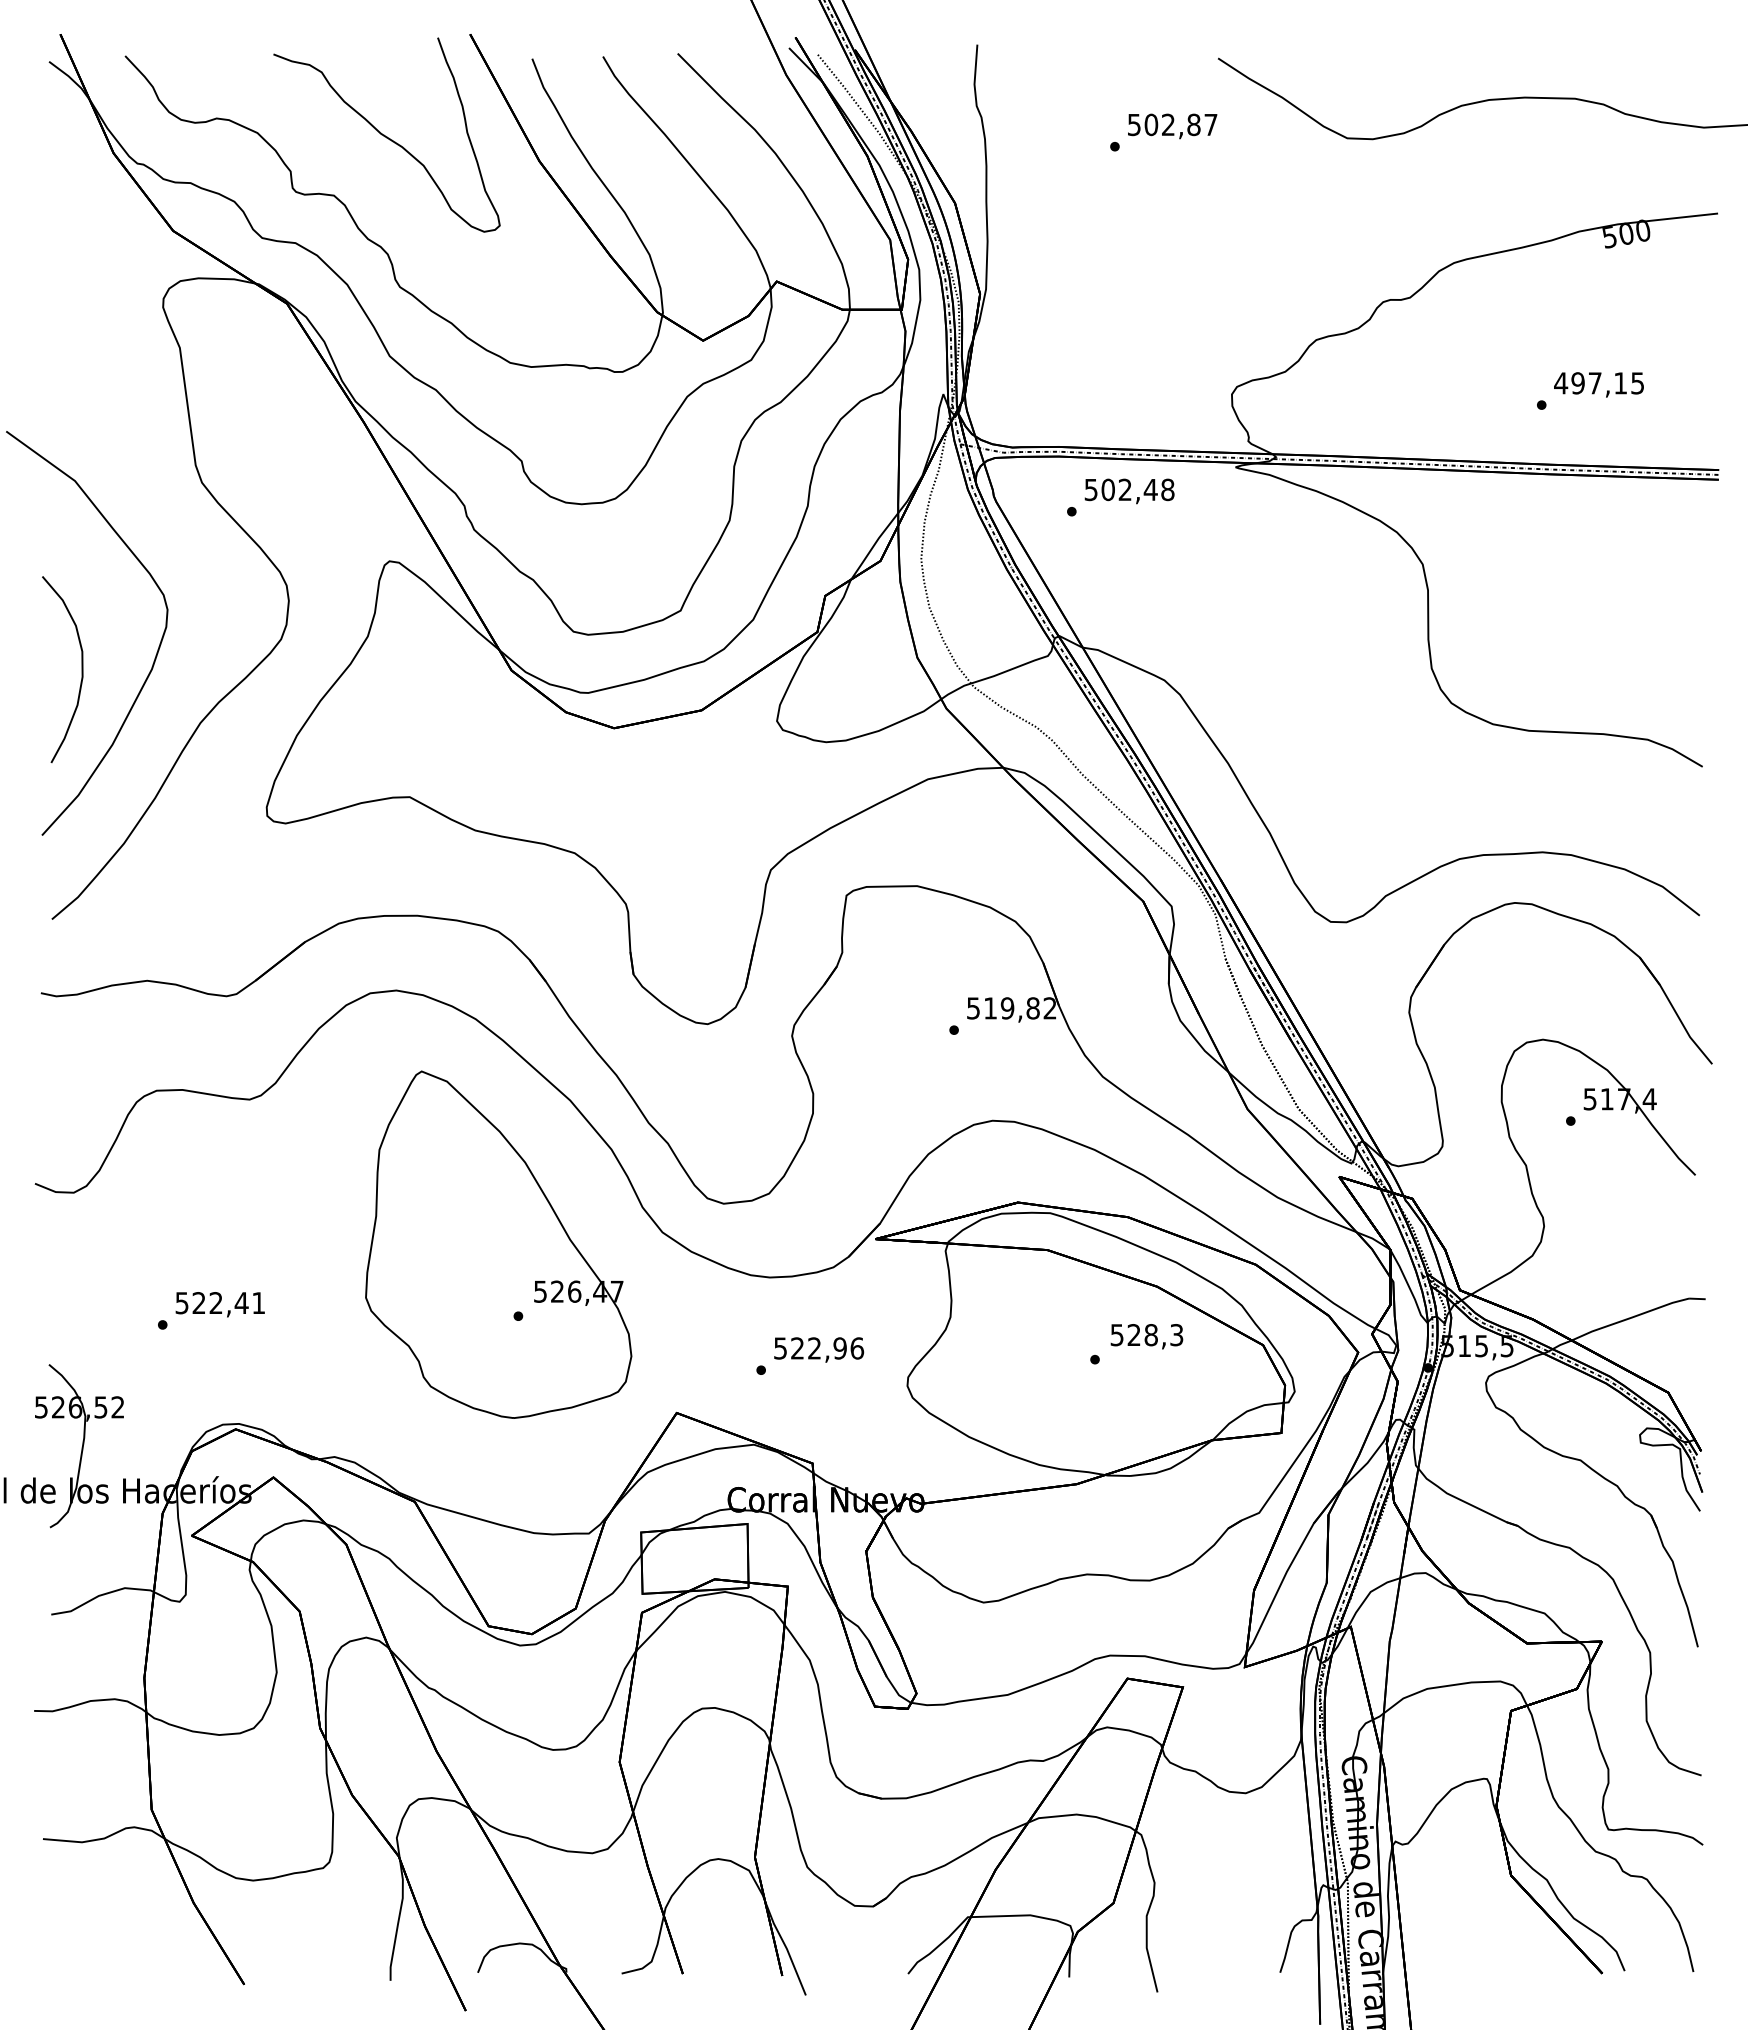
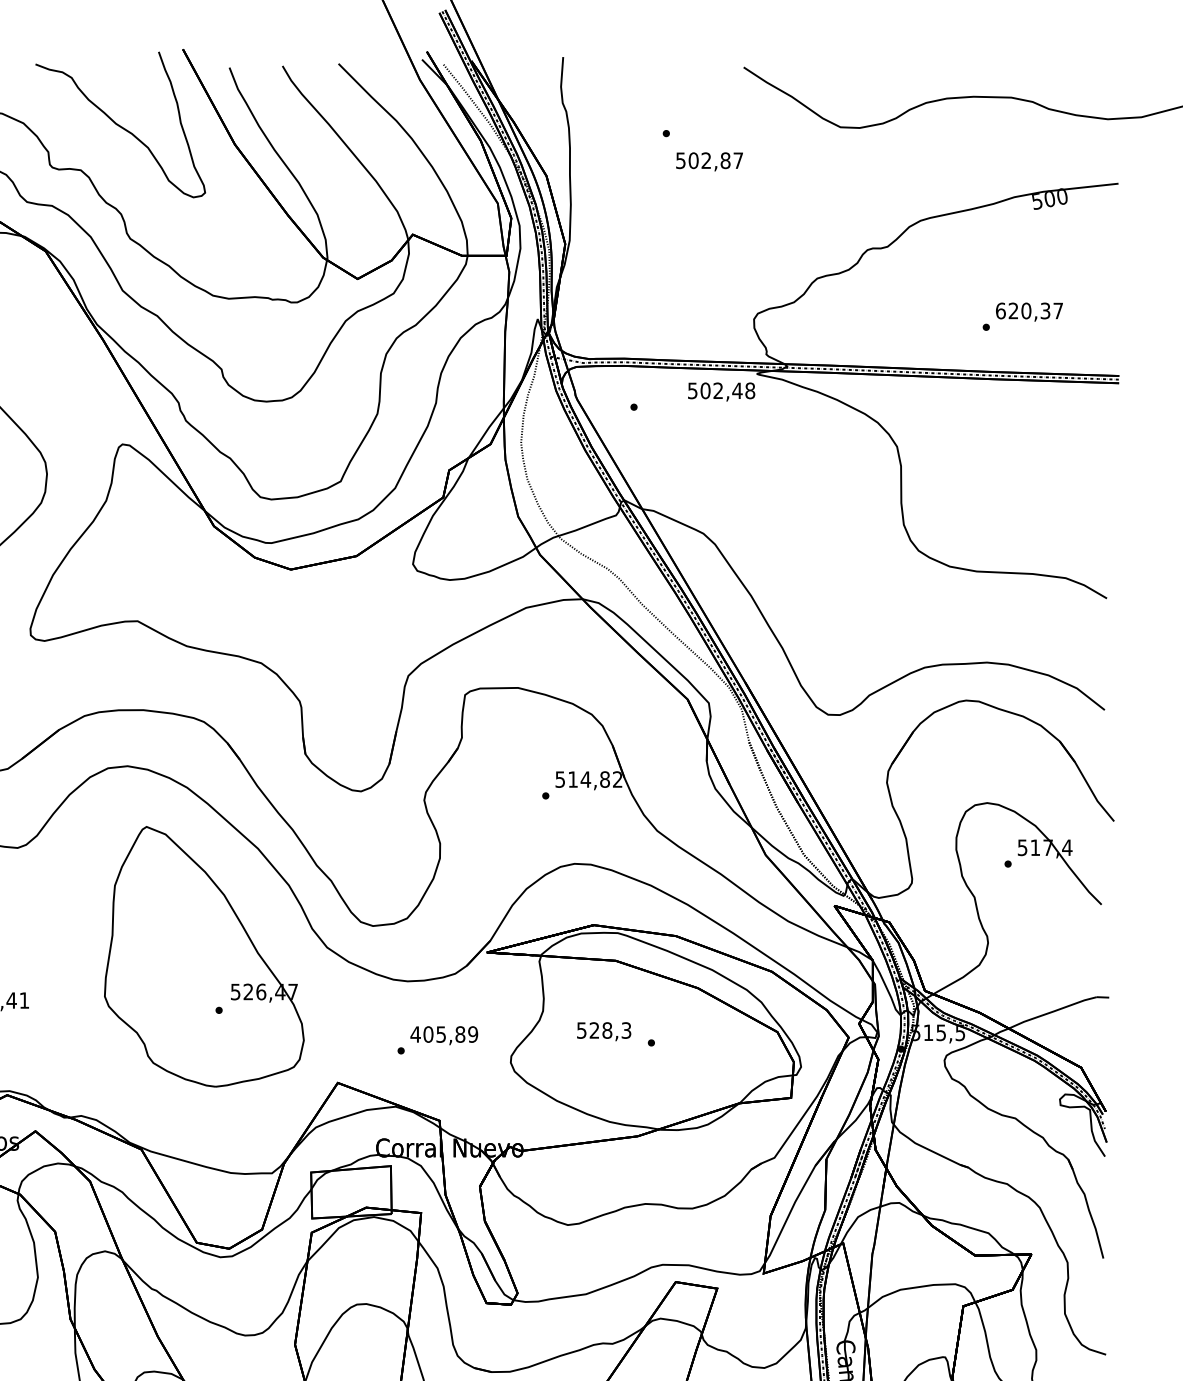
text: (1172, 126) -> (709, 161), moved
text: (1598, 383) -> (1028, 311), 497,15 -> 620,37
text: (1129, 491) -> (721, 392), moved
text: (1007, 1008) -> (585, 779), 519,82 -> 514,82
text: (1146, 1336) -> (603, 1031), moved
text: (818, 1348) -> (444, 1034), 522,96 -> 405,89

